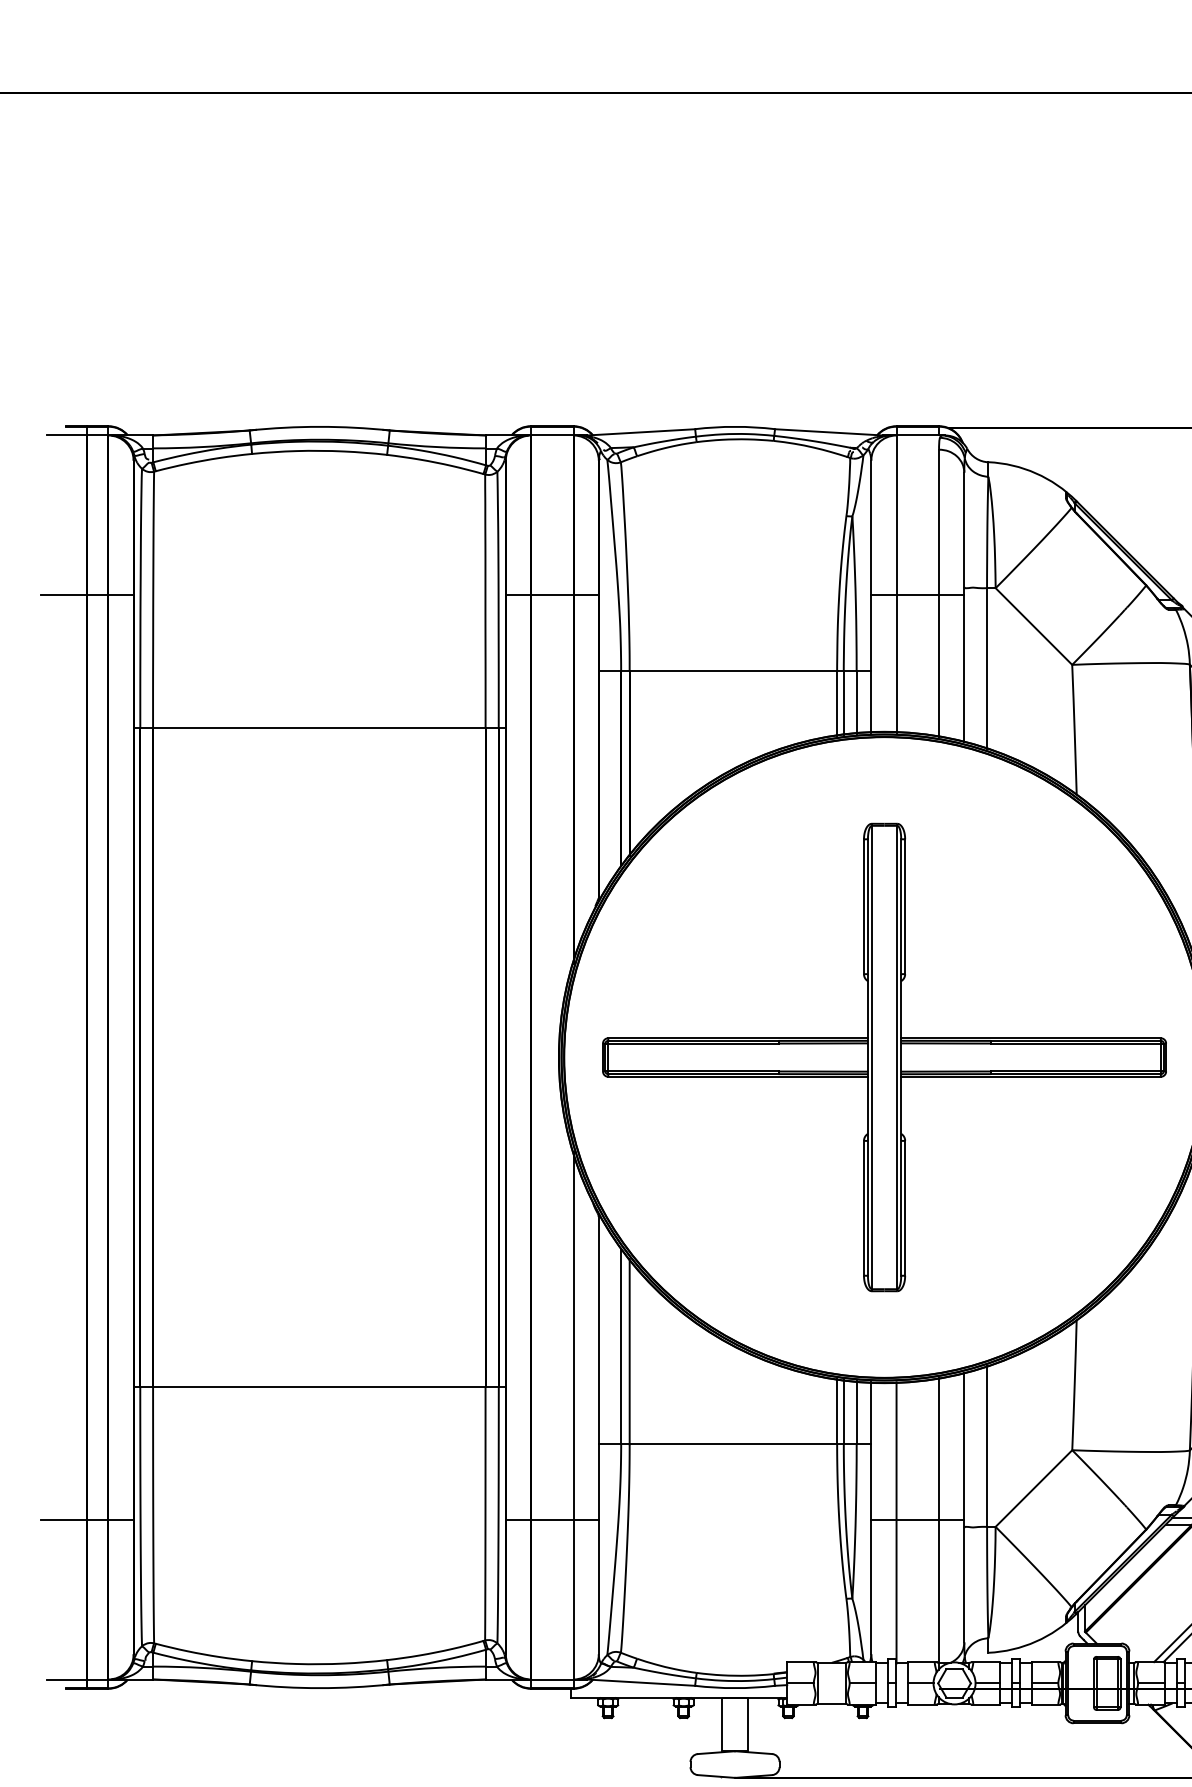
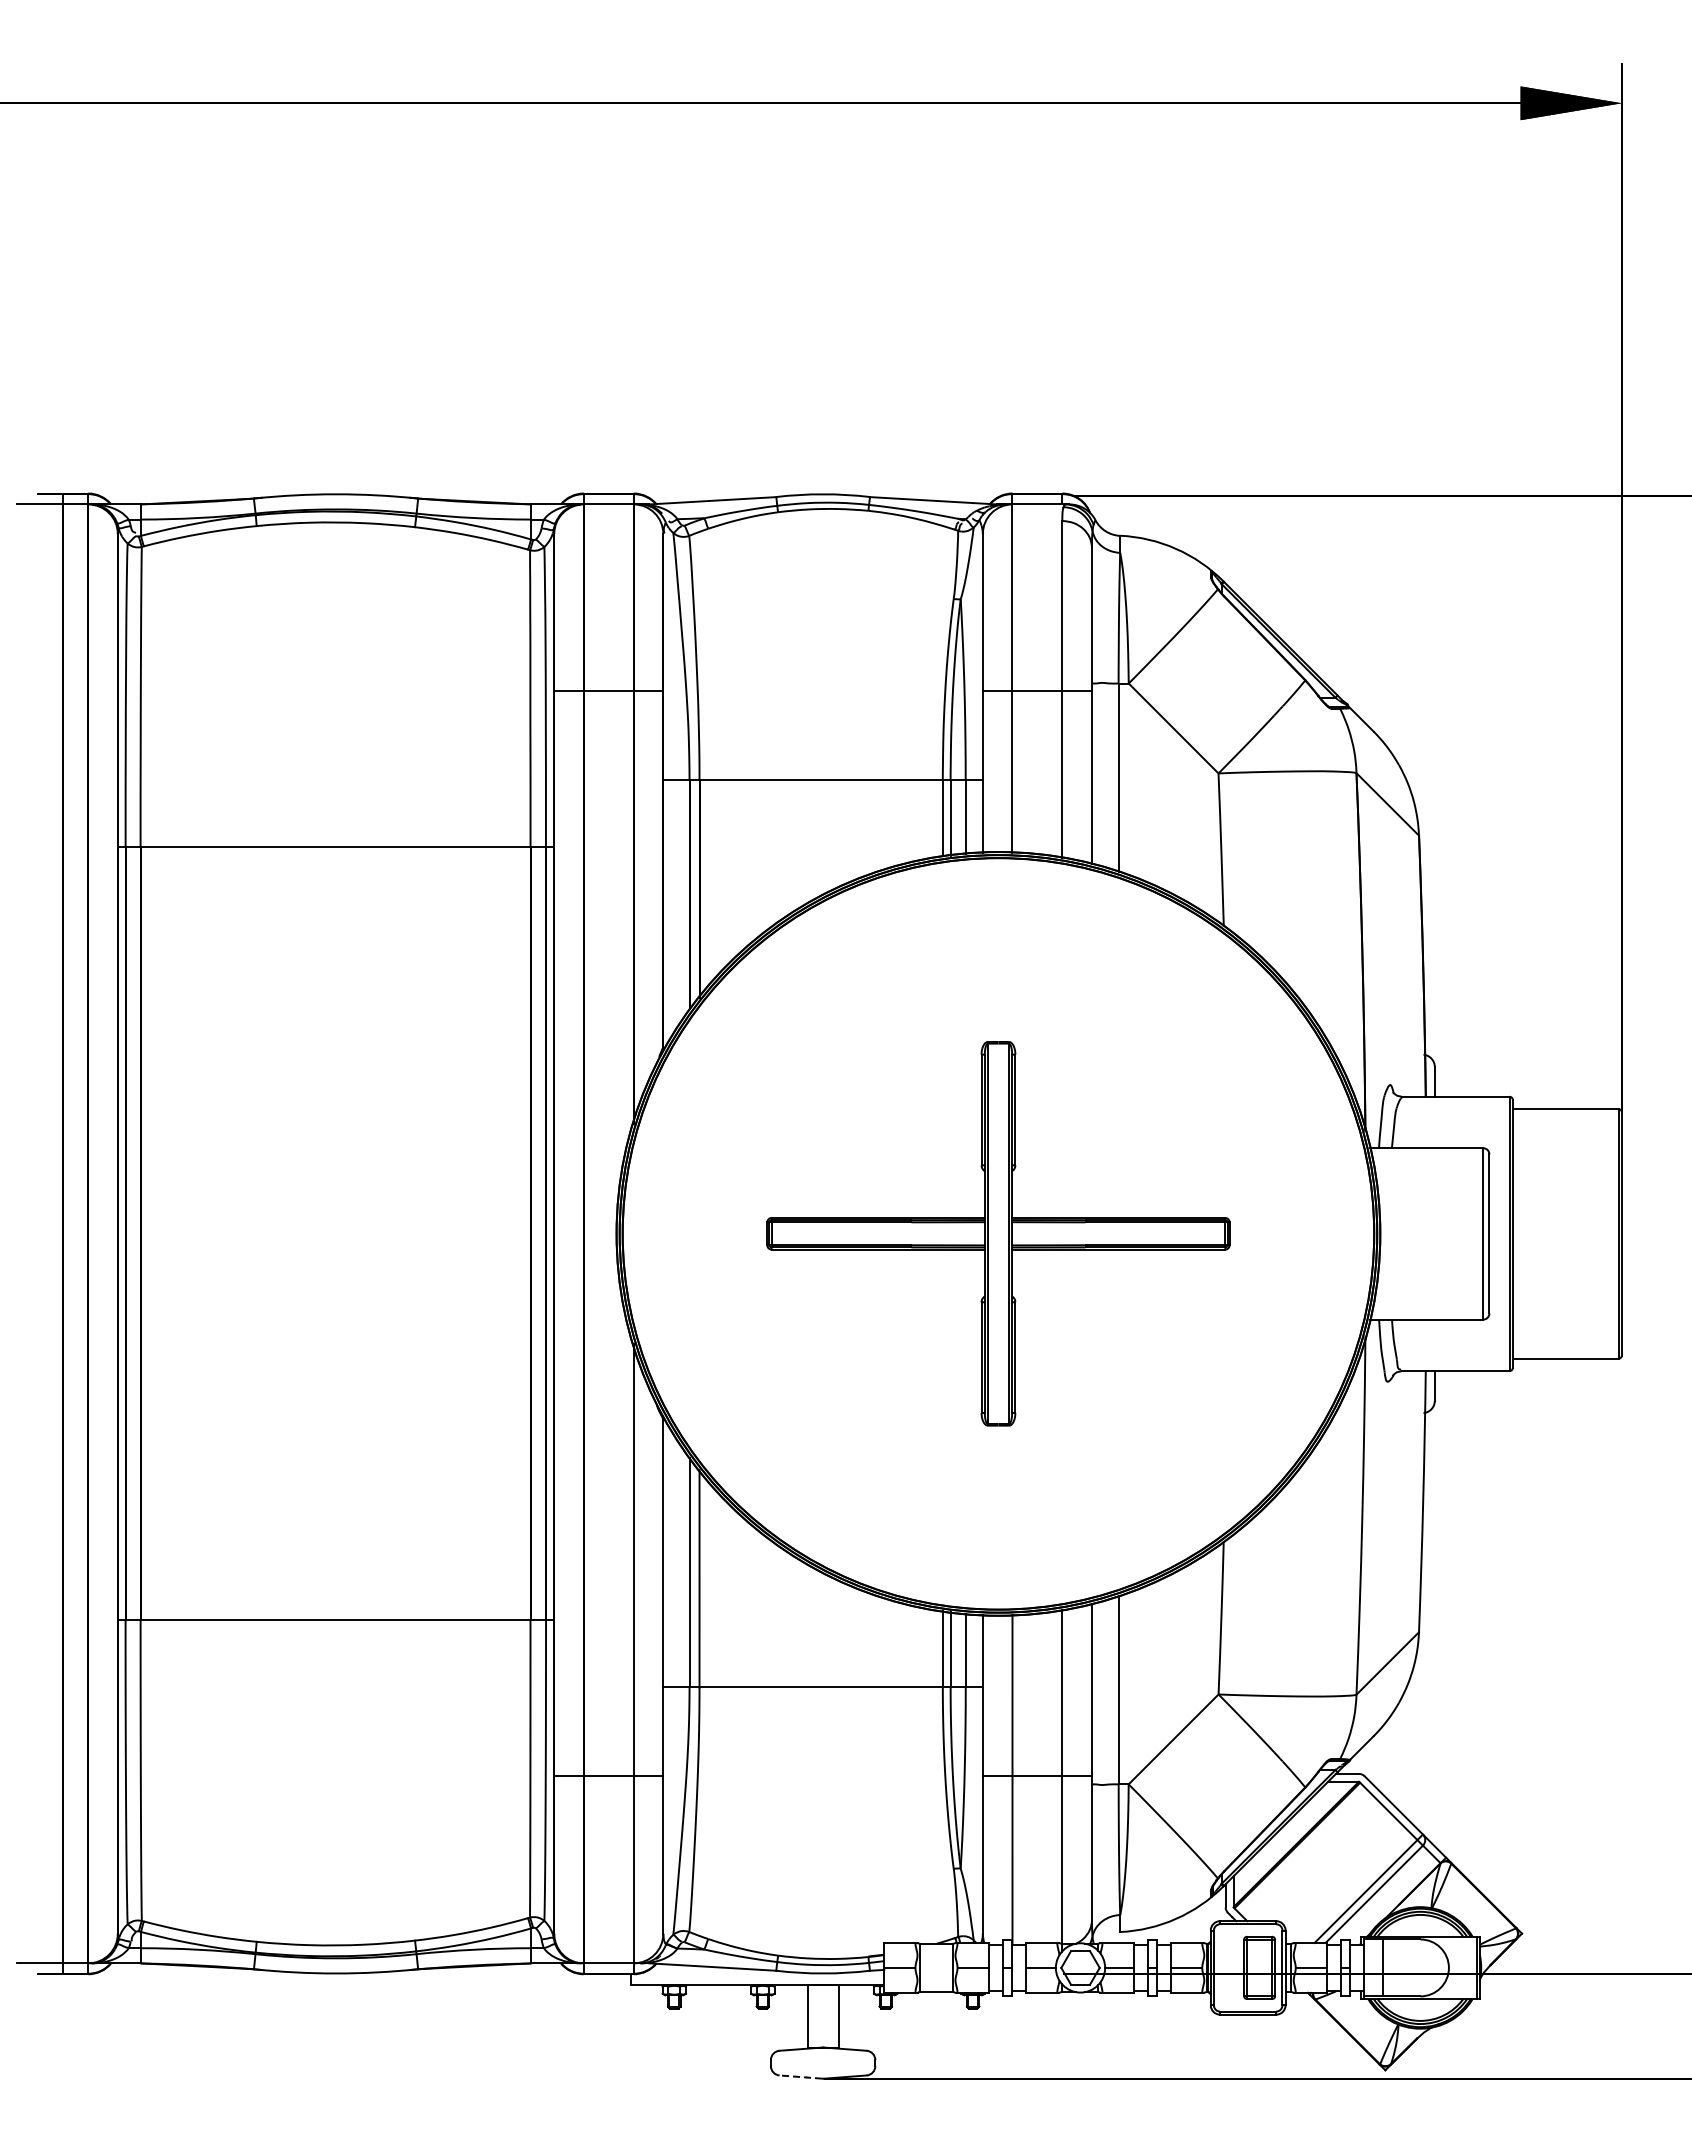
line: (86, 594) -> (62, 691), removed
part: (884, 1057) -> (998, 1233), size x0.7
line: (86, 1520) -> (62, 1776), removed
line: (715, 1776) -> (800, 2077), solid -> dashed

